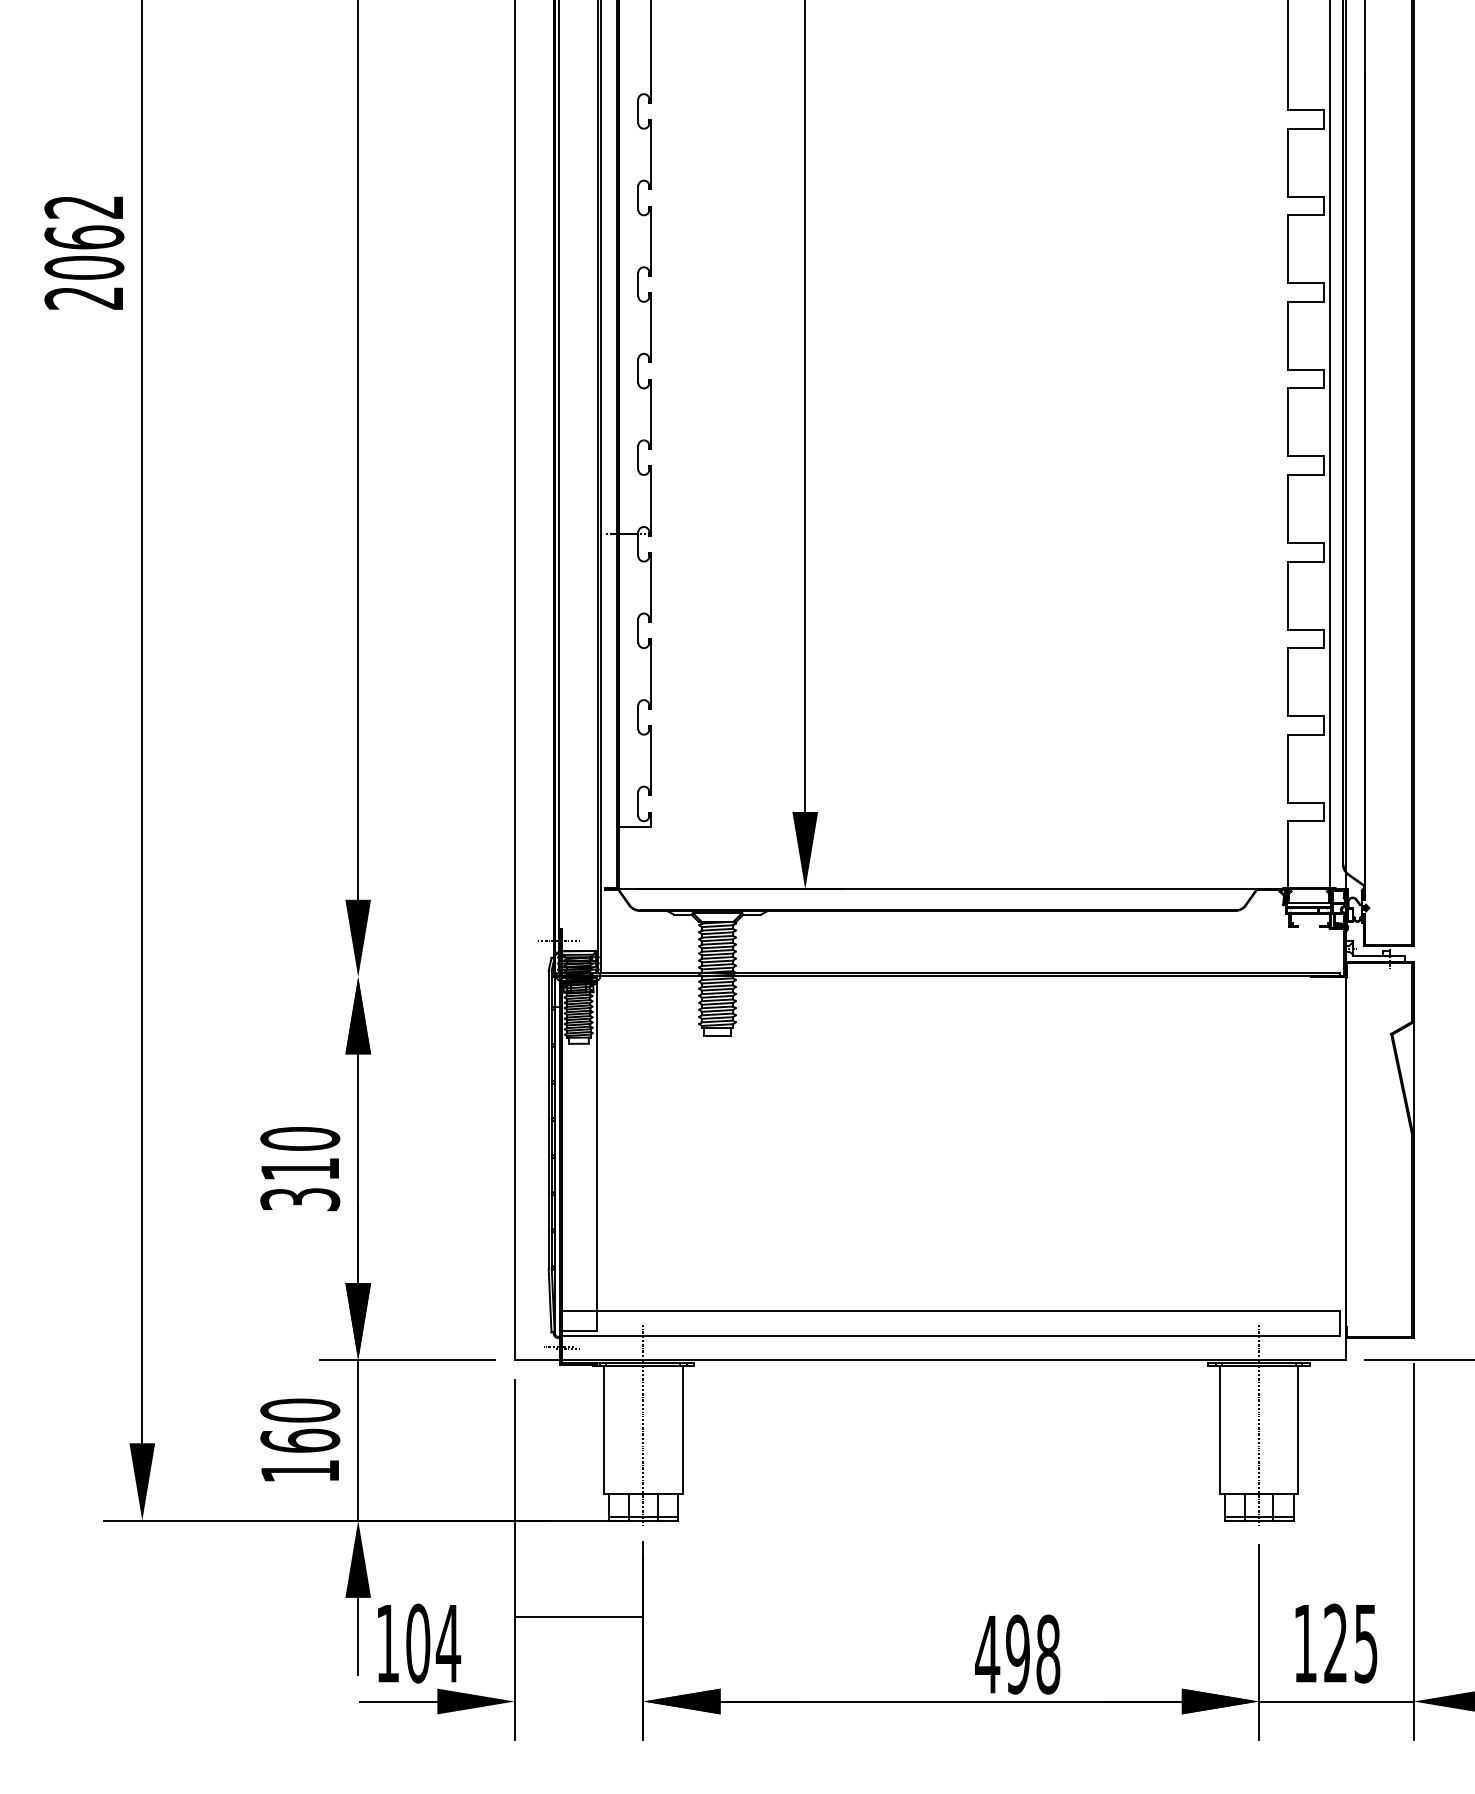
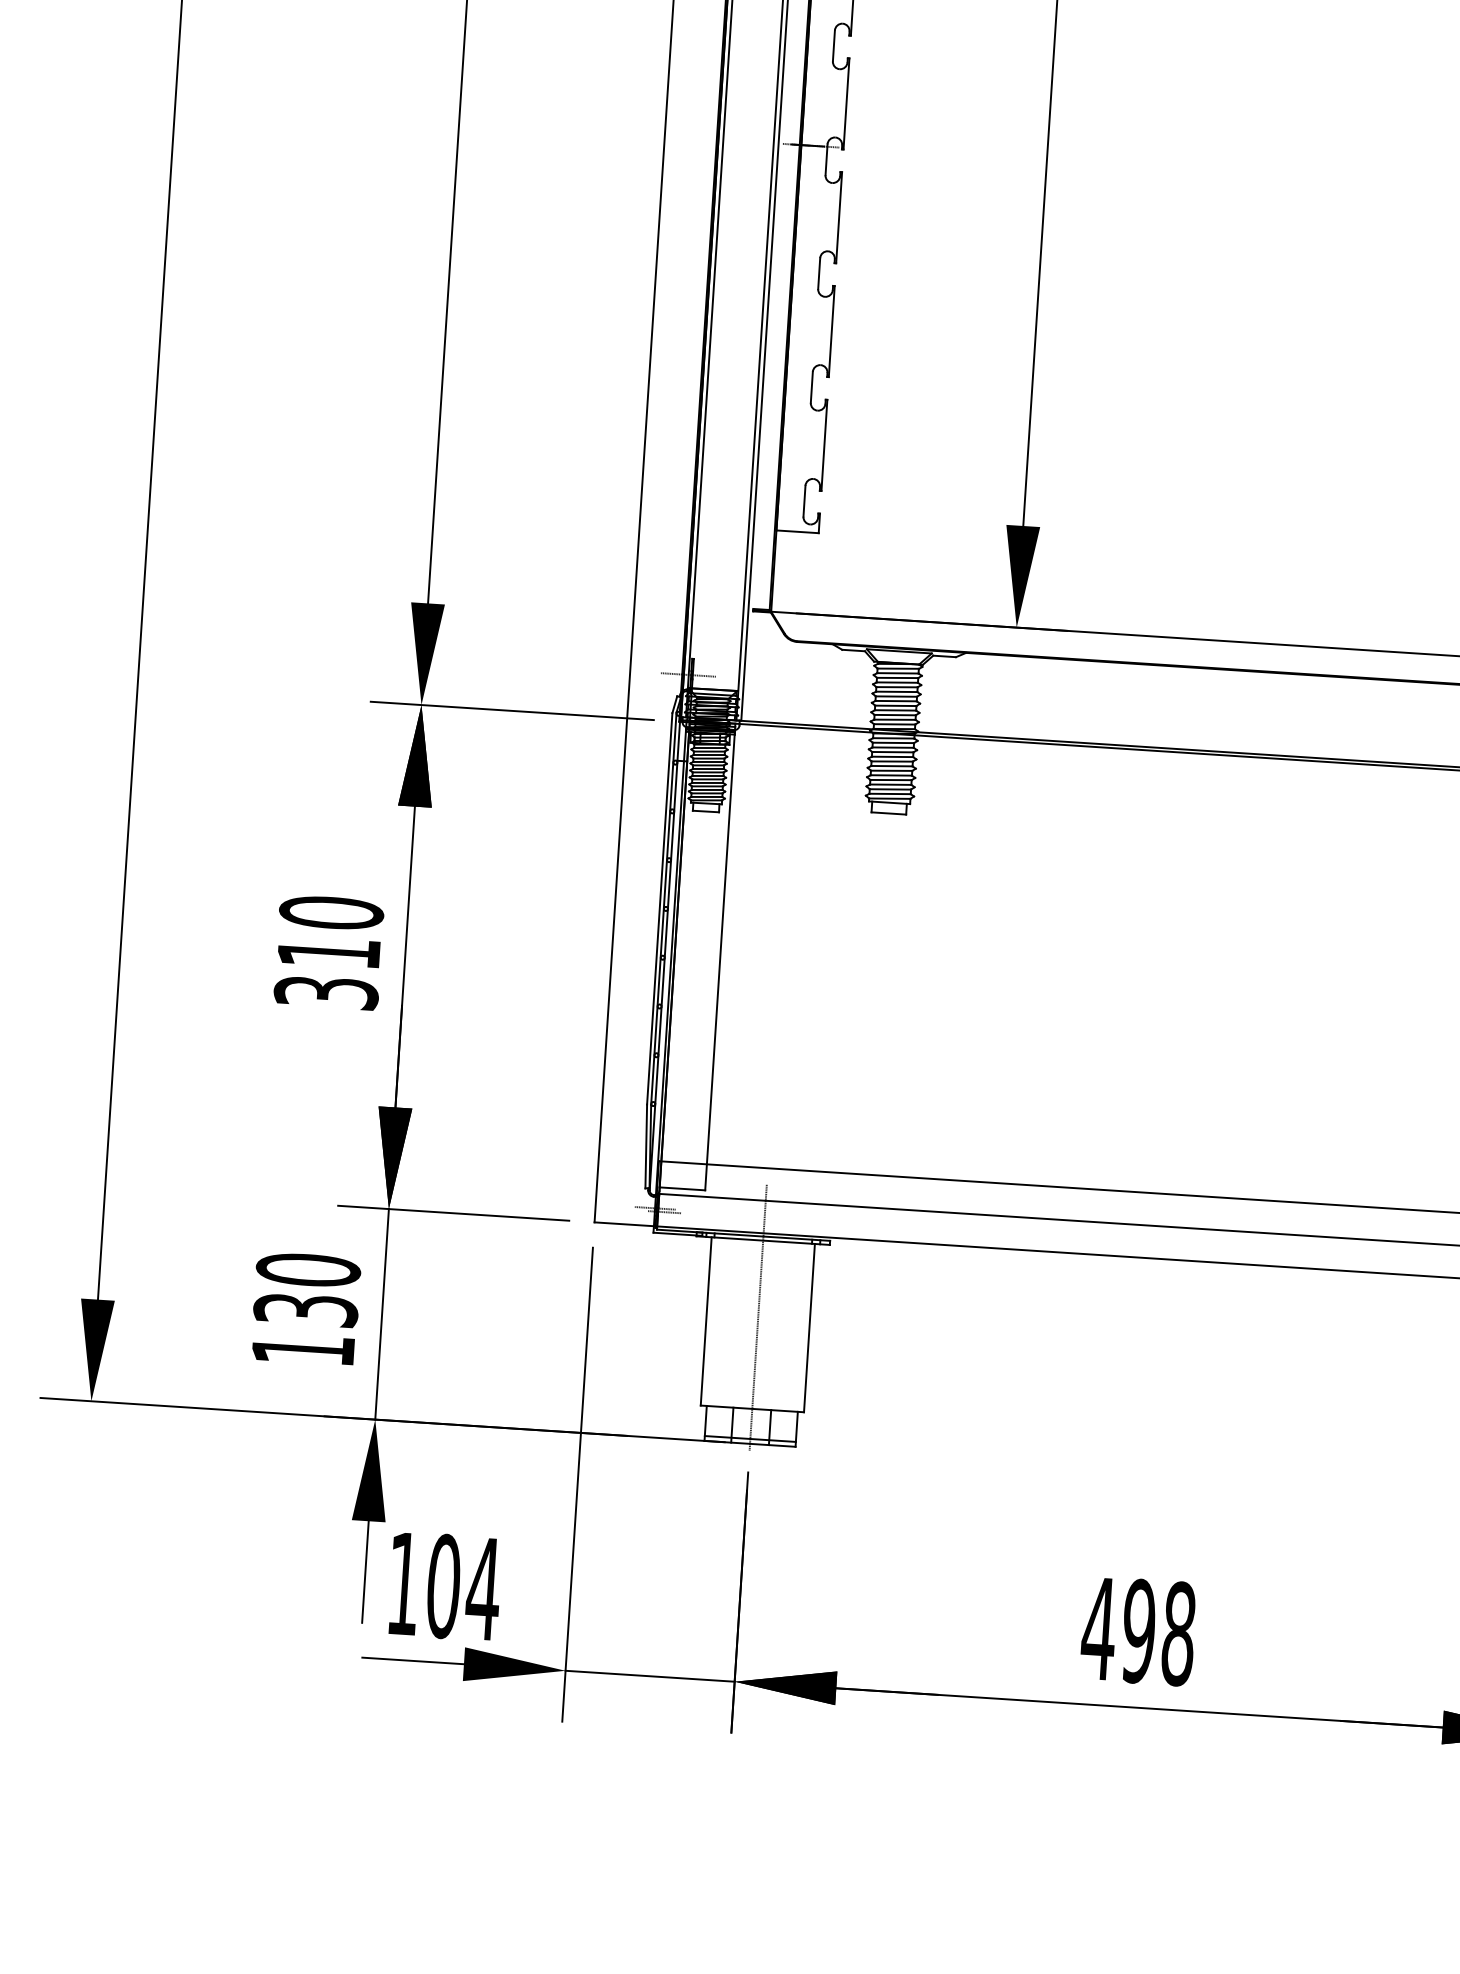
line: (426, 977) -> (511, 711), added
text: (300, 1440) -> (306, 1309), 160 -> 130
line: (578, 1616) -> (649, 1676), moved
text: (1017, 1654) -> (1138, 1631), moved

